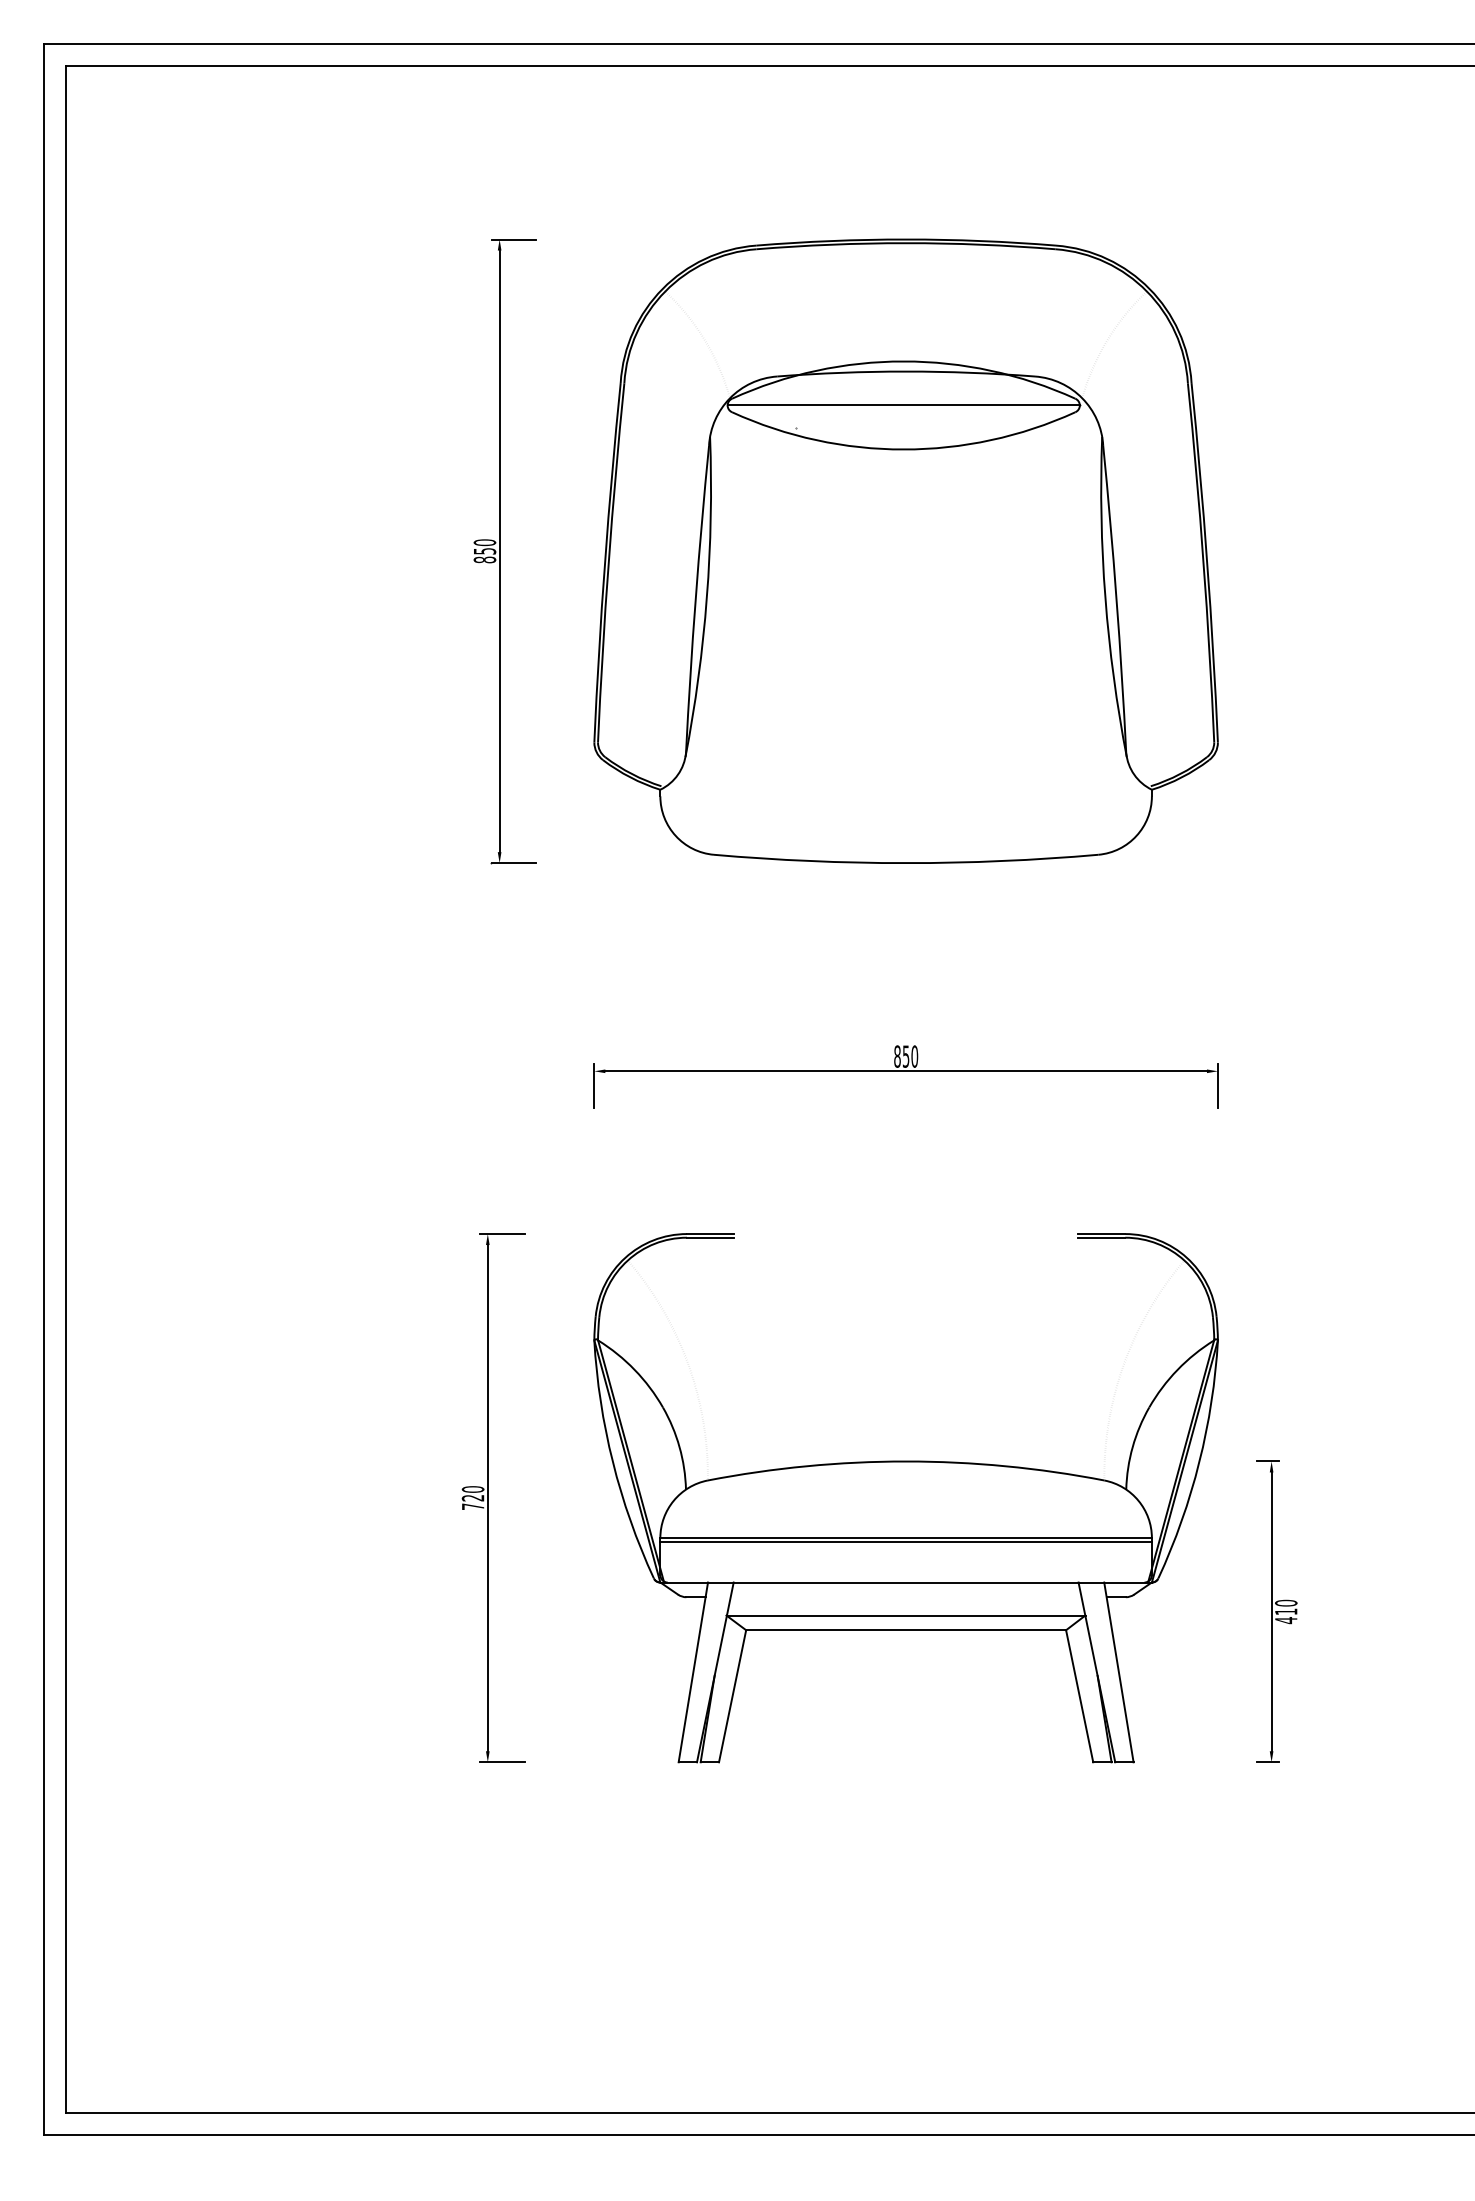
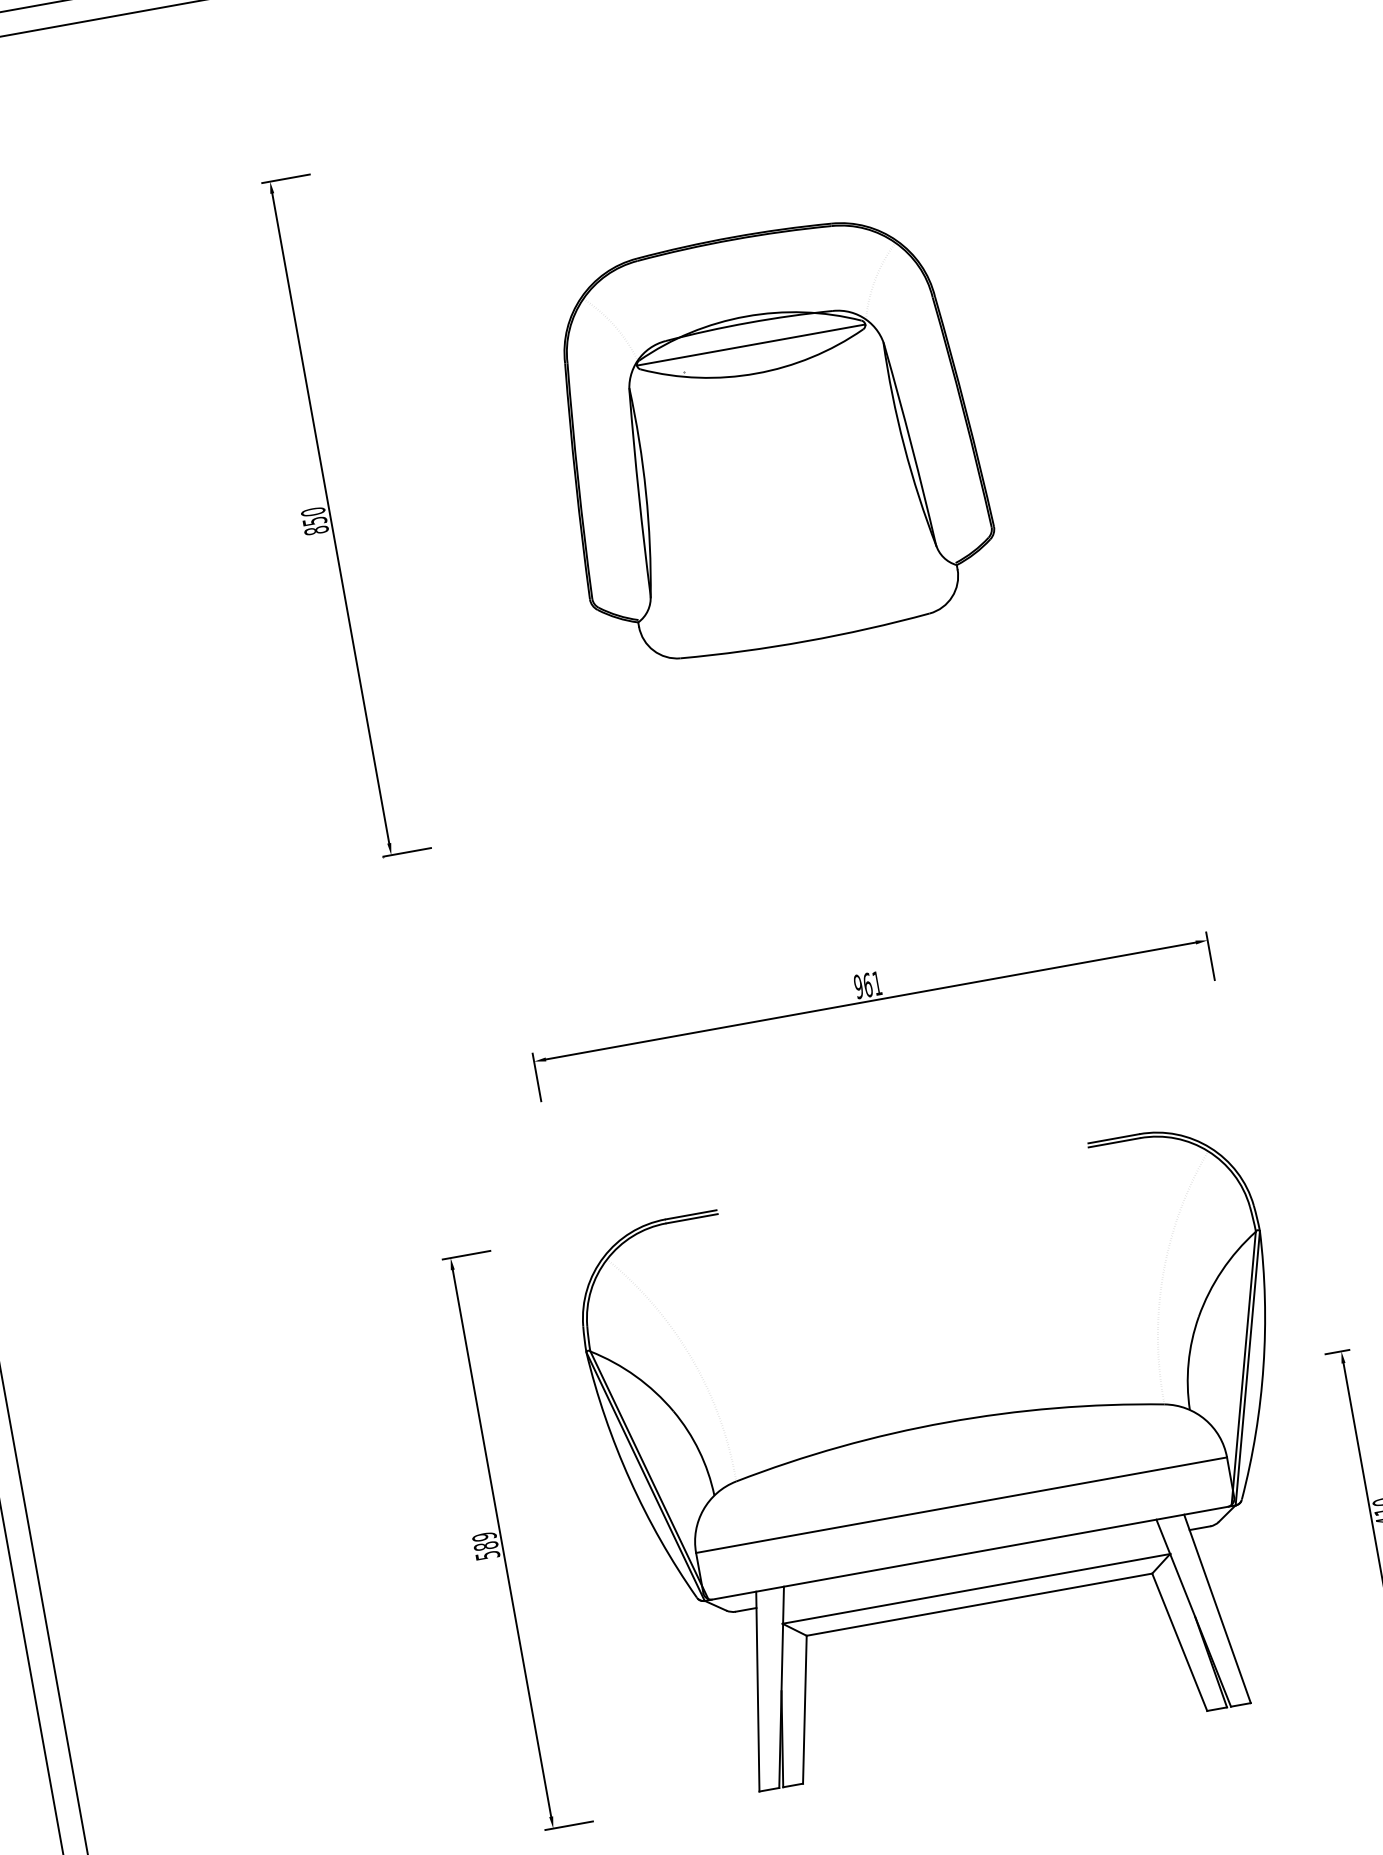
part: (905, 550) -> (768, 438), size x0.6
text: (906, 1056) -> (868, 984), 850 -> 961
text: (473, 1497) -> (486, 1545), 720 -> 589
line: (905, 1541) -> (961, 1508), removed

